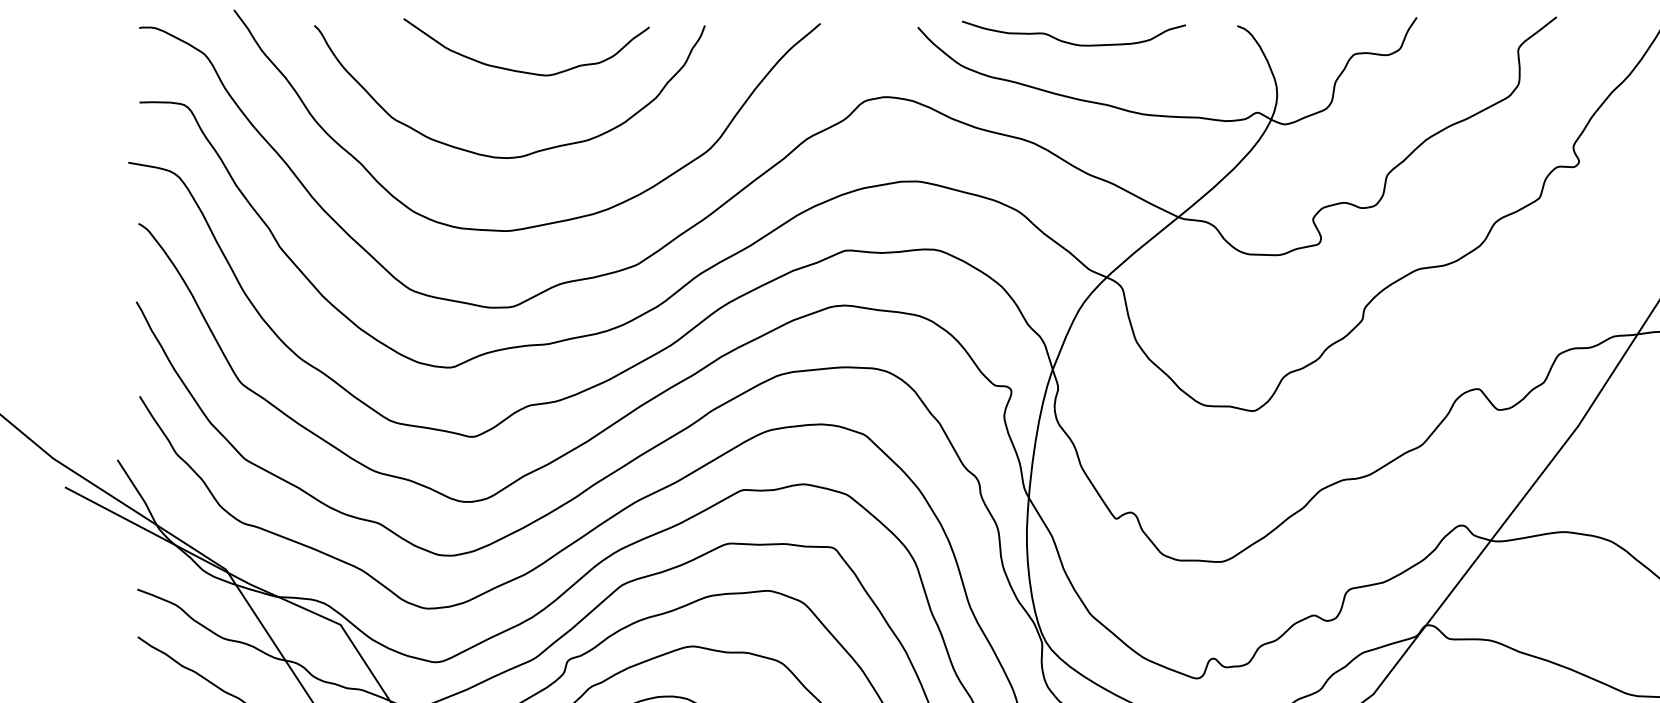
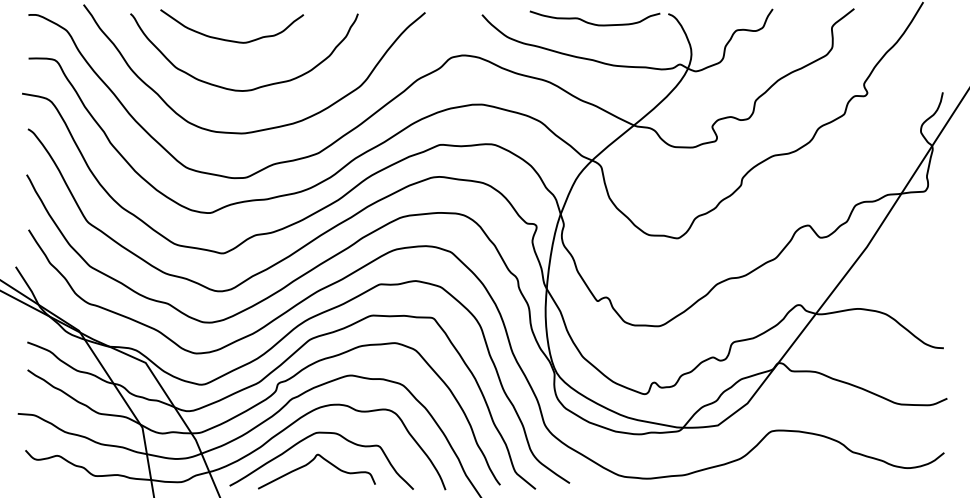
curve: (1067, 40) -> (591, 22), moved
curve: (520, 69) -> (228, 39), moved

